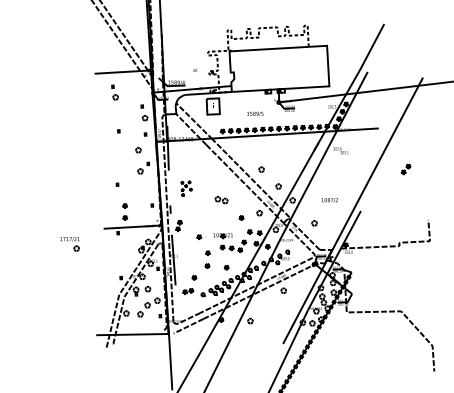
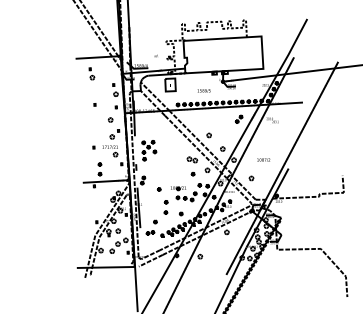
part: (405, 169) -> (238, 119), moved
part: (186, 188) -> (149, 150), size x1.67
part: (221, 200) -> (192, 160), moved
part: (69, 244) -> (109, 151), moved

